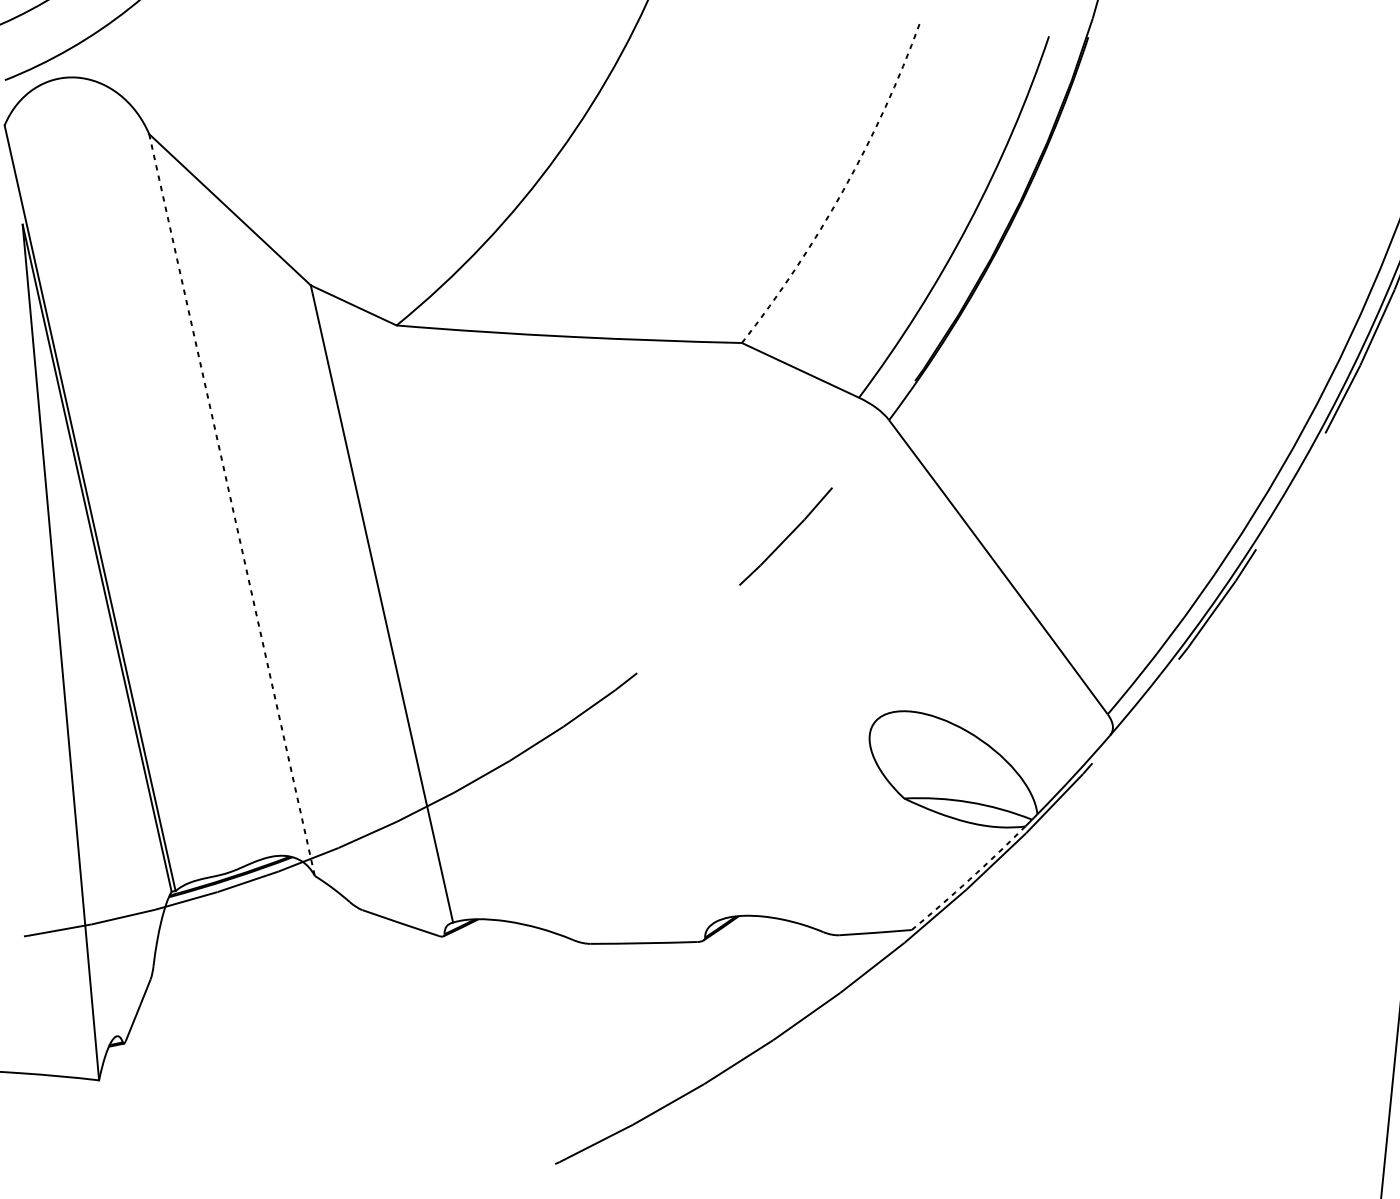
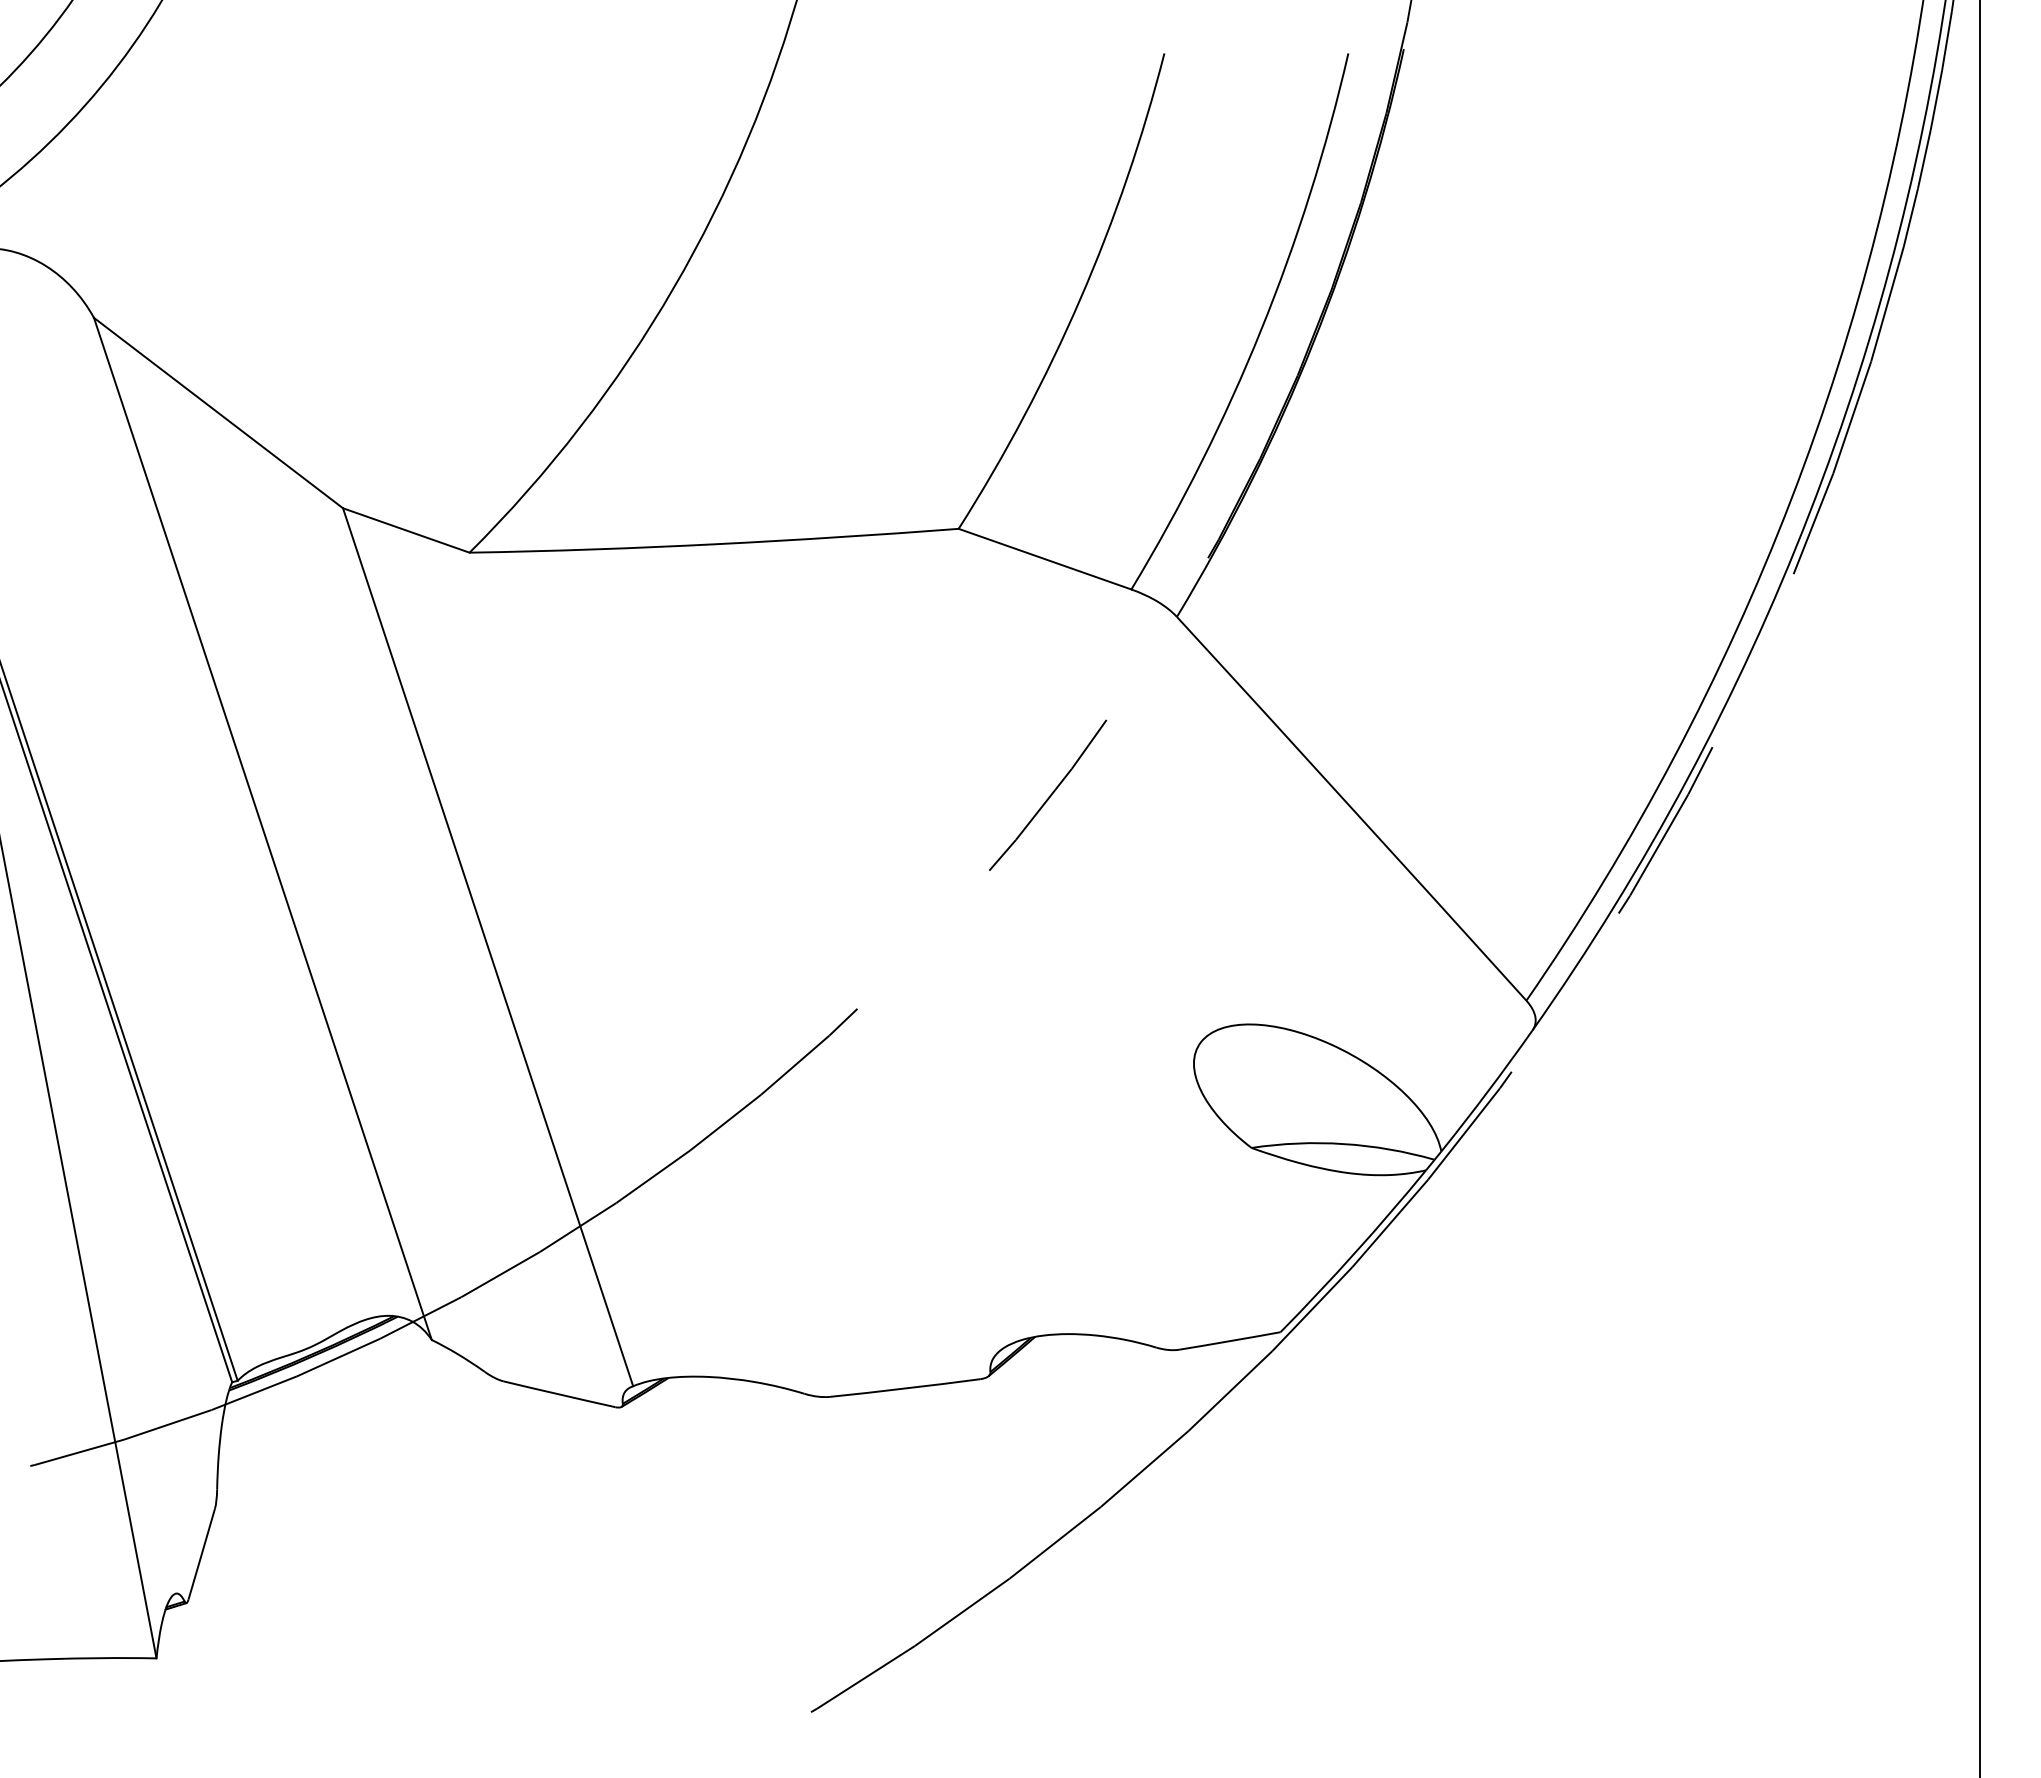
arc: (843, 190) -> (1080, 299), dashed -> solid
line: (232, 505) -> (263, 829), dashed -> solid
arc: (969, 879) -> (1355, 1252), dashed -> solid

